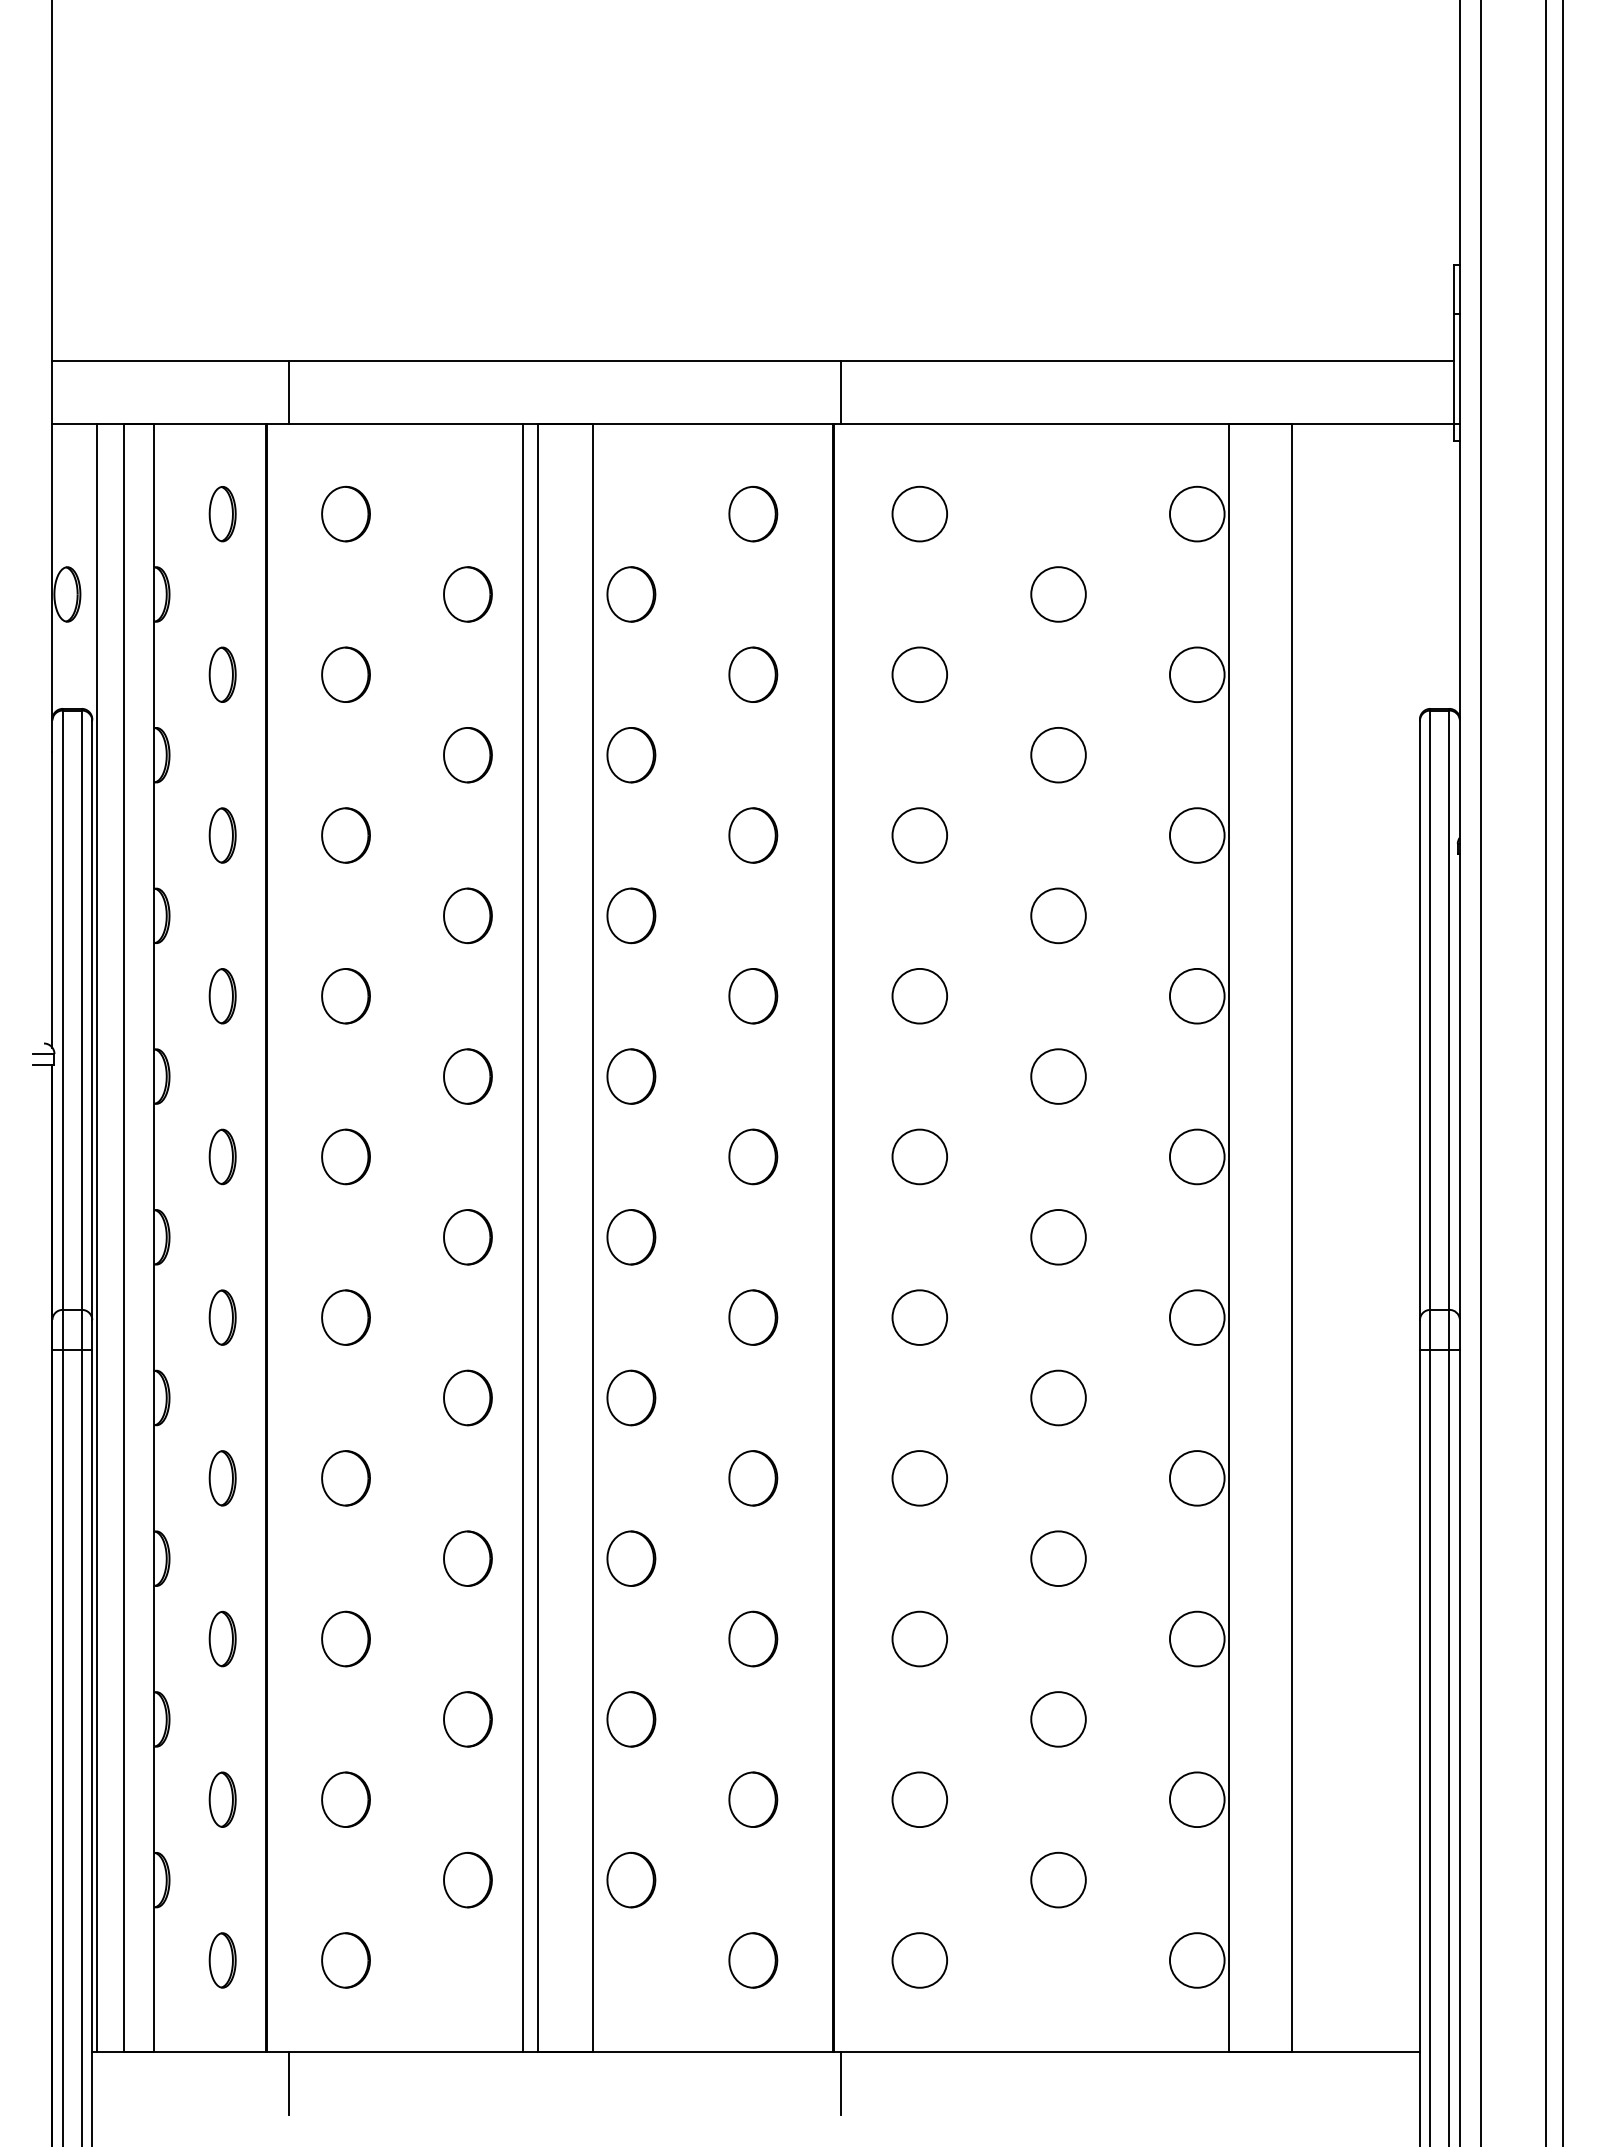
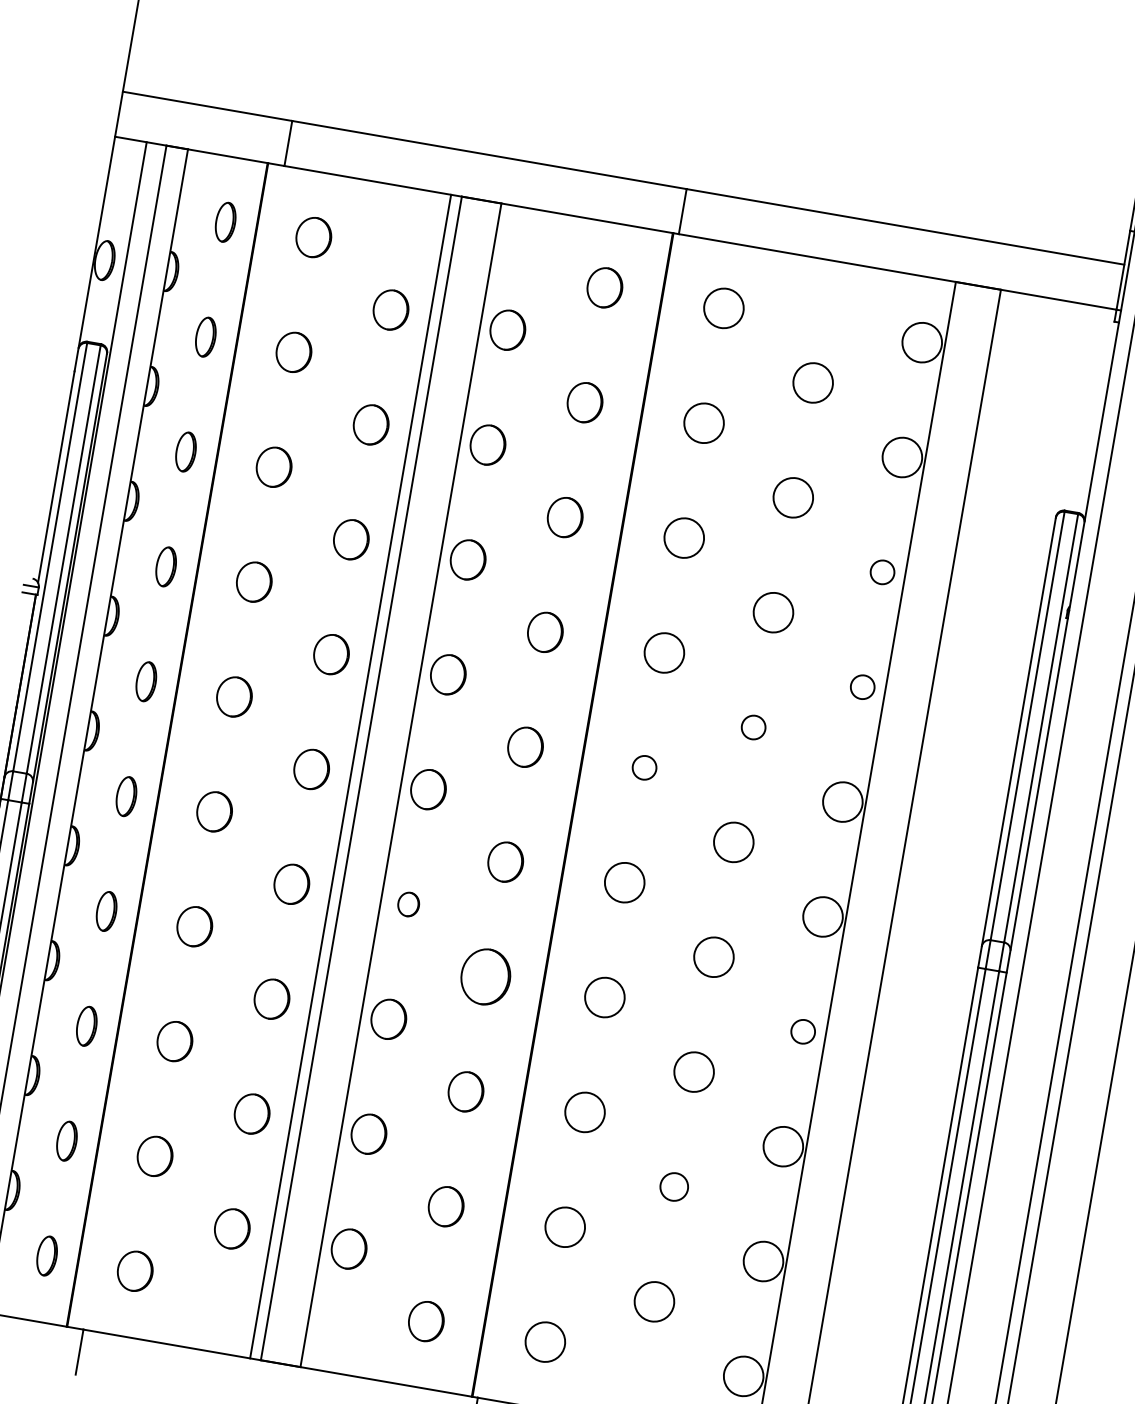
circle: (1196, 835) -> (881, 572), size x0.6
circle: (1196, 995) -> (862, 686), size x0.6
circle: (1058, 1076) -> (753, 727), size x0.6
circle: (919, 1156) -> (644, 767), size x0.6
part: (631, 1397) -> (408, 904), size x0.6
part: (753, 1478) -> (486, 977), size x1.4
circle: (1196, 1478) -> (802, 1031), size x0.6
circle: (1058, 1719) -> (674, 1187), size x0.7

